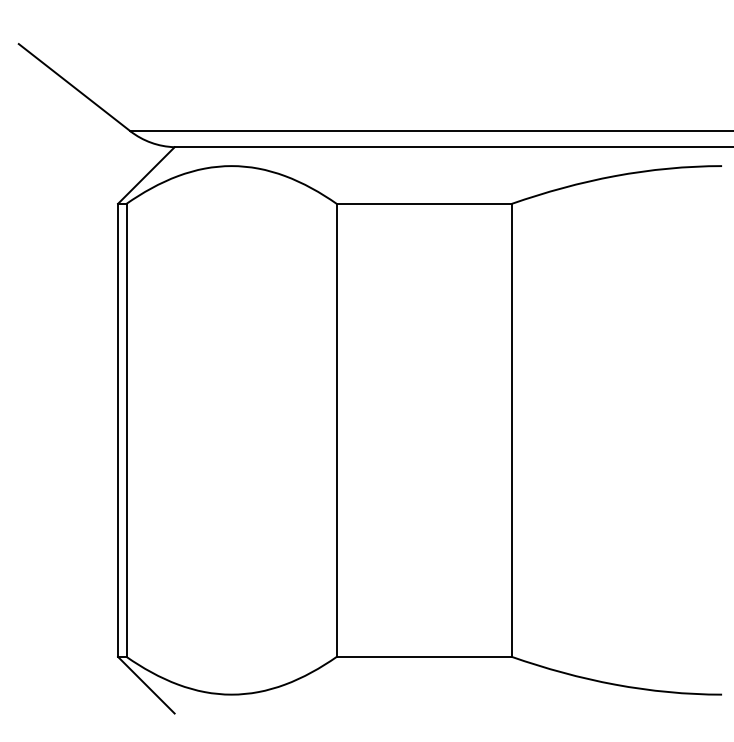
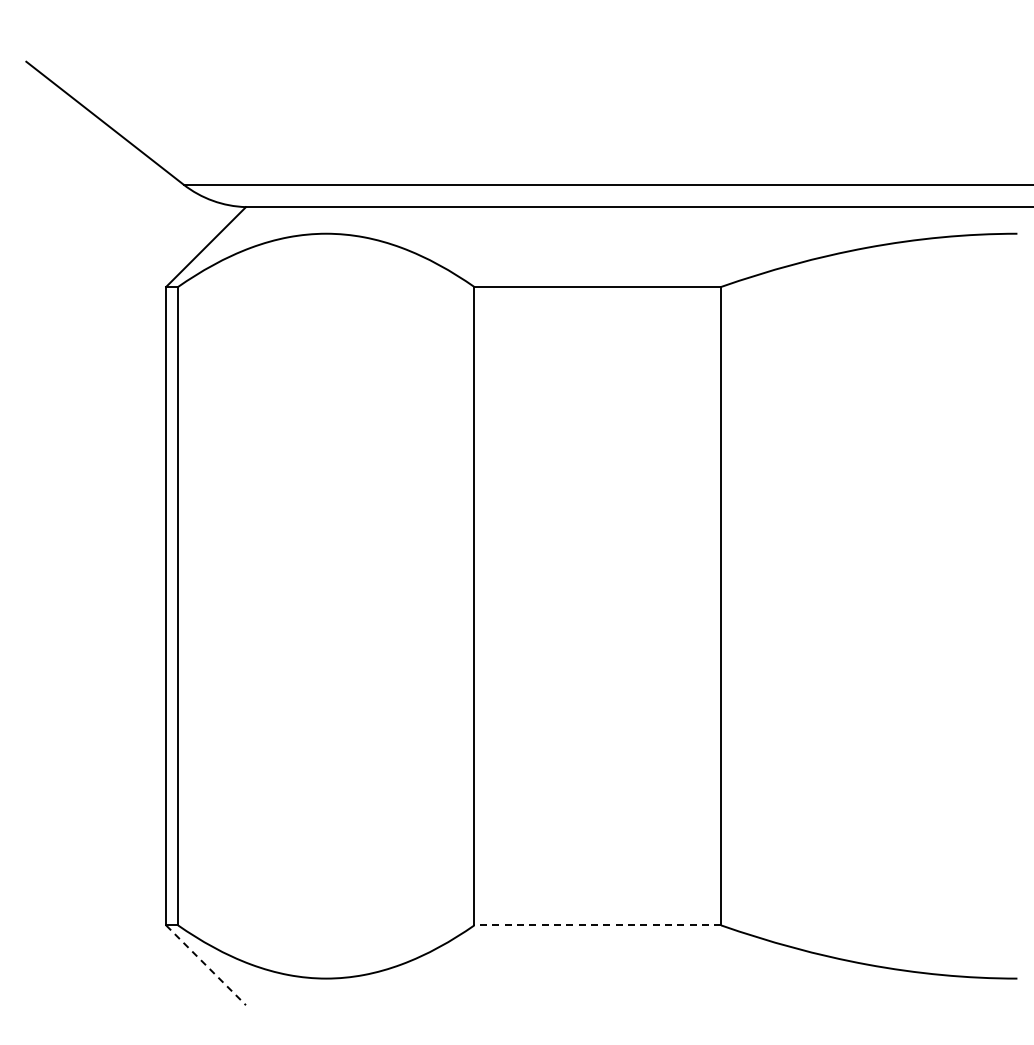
line: (424, 656) -> (597, 925), solid -> dashed
line: (146, 685) -> (206, 965), solid -> dashed

